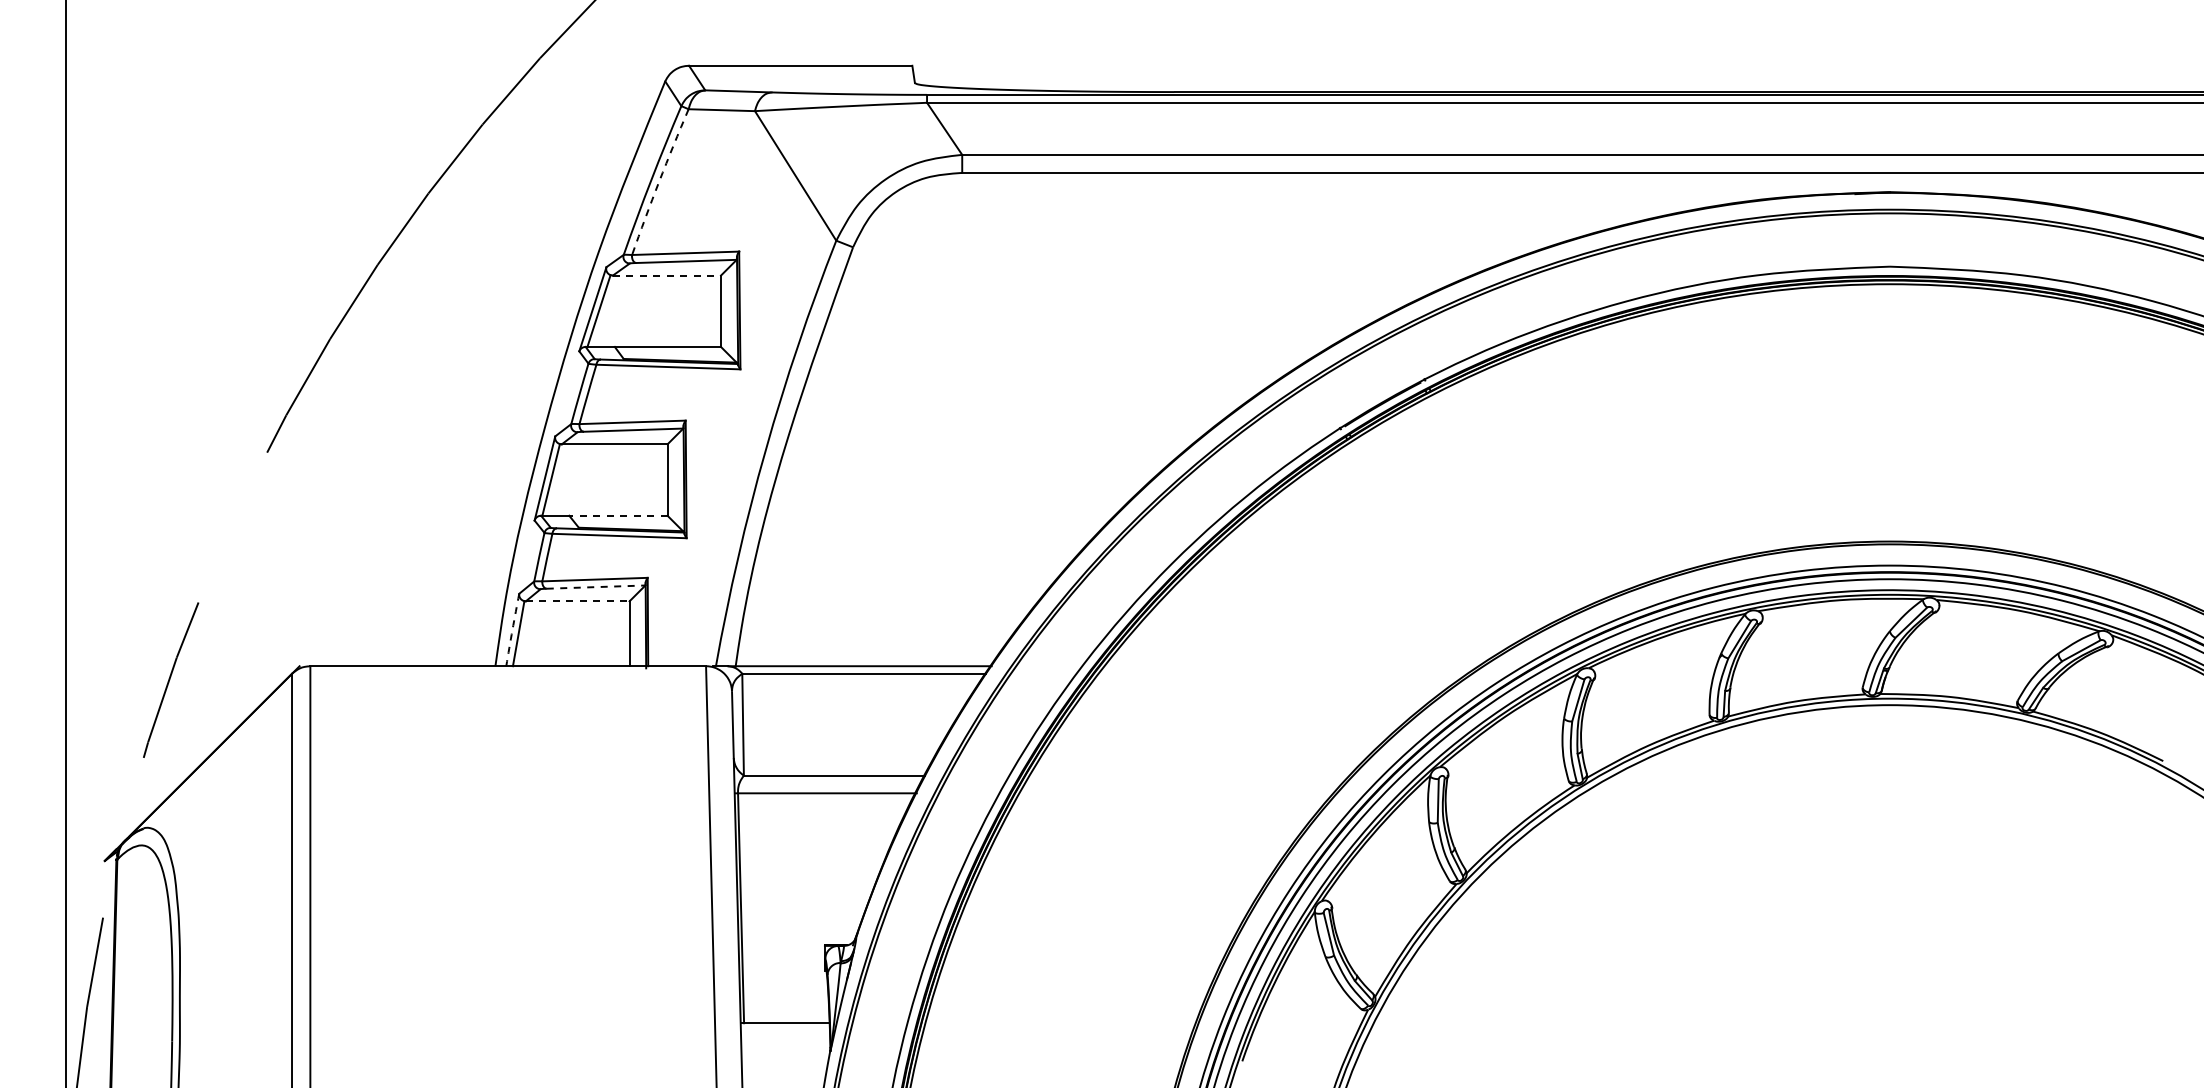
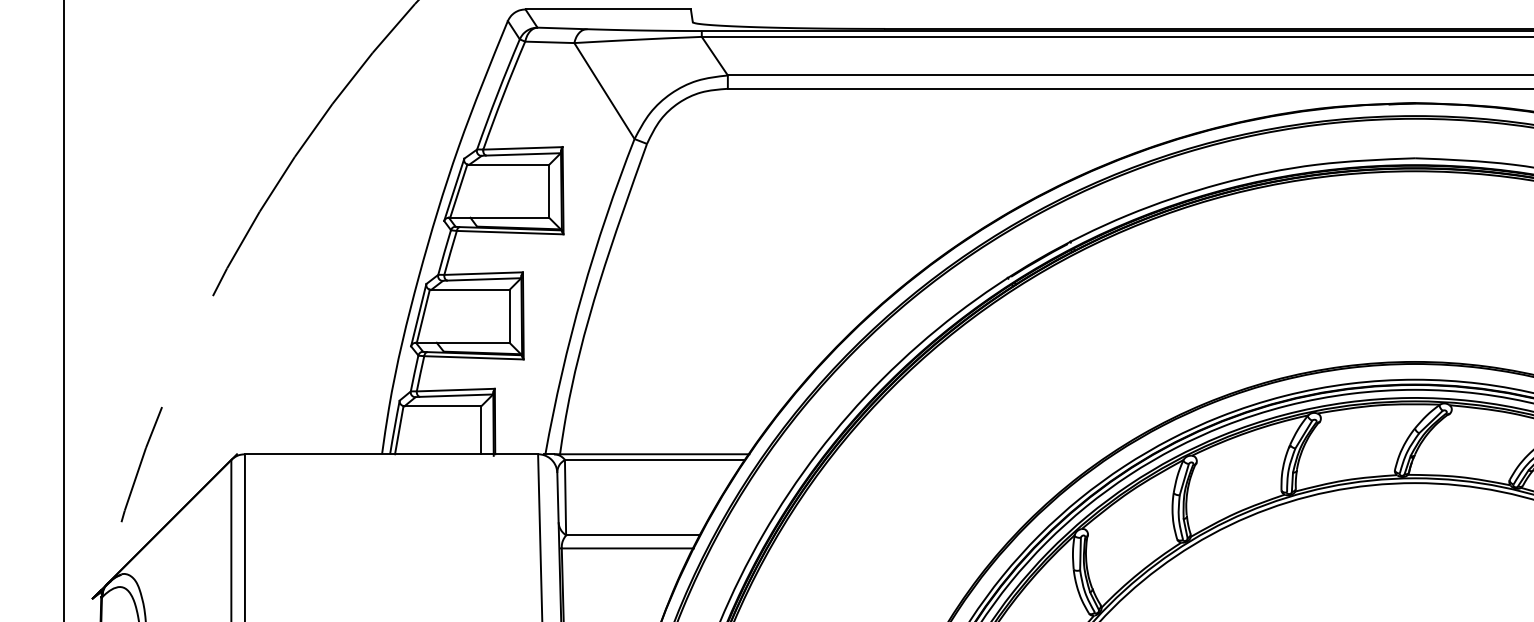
arc: (659, 181) -> (503, 95), dashed -> solid
line: (667, 275) -> (509, 164), dashed -> solid
line: (617, 515) -> (472, 342), dashed -> solid
line: (596, 587) -> (456, 395), dashed -> solid
line: (577, 601) -> (442, 406), dashed -> solid
arc: (512, 629) -> (394, 427), dashed -> solid

